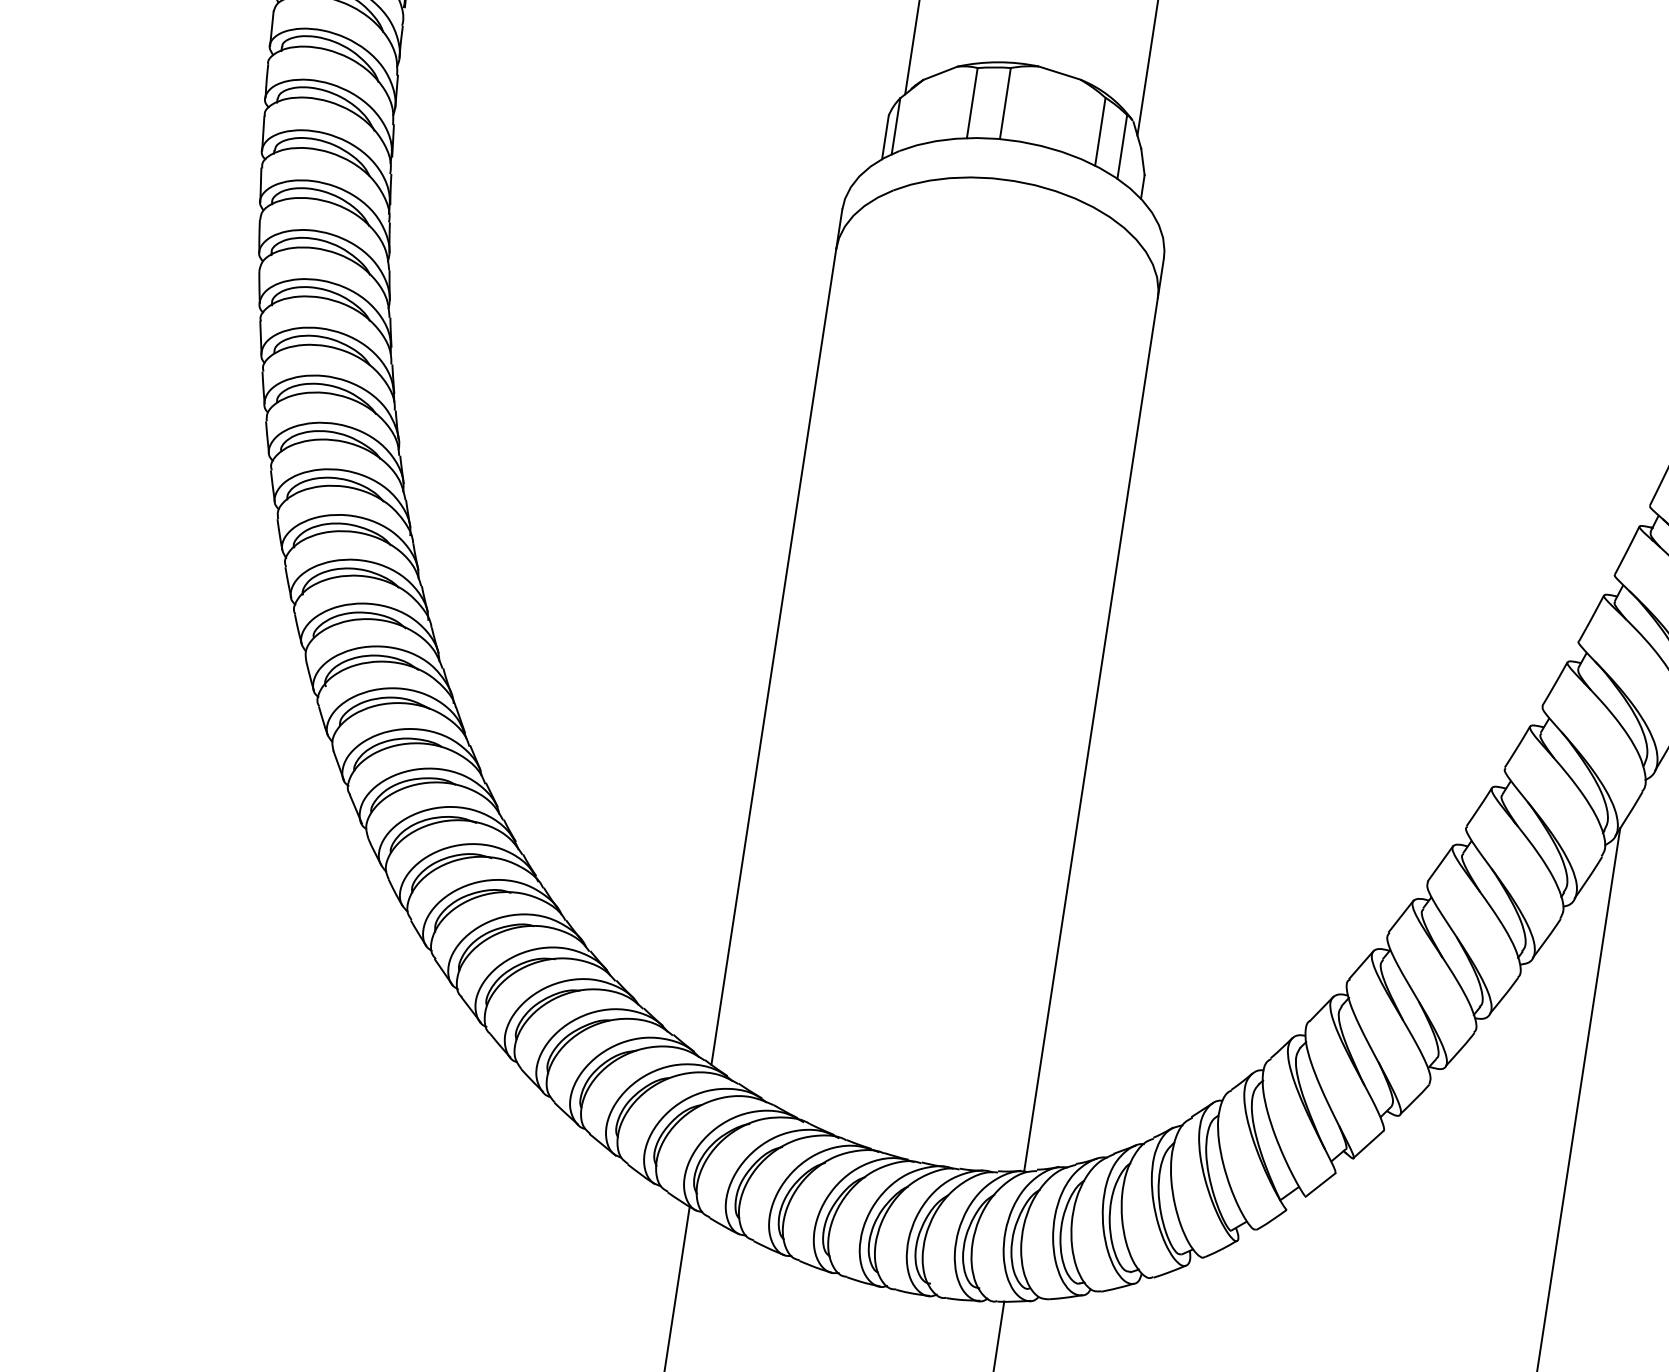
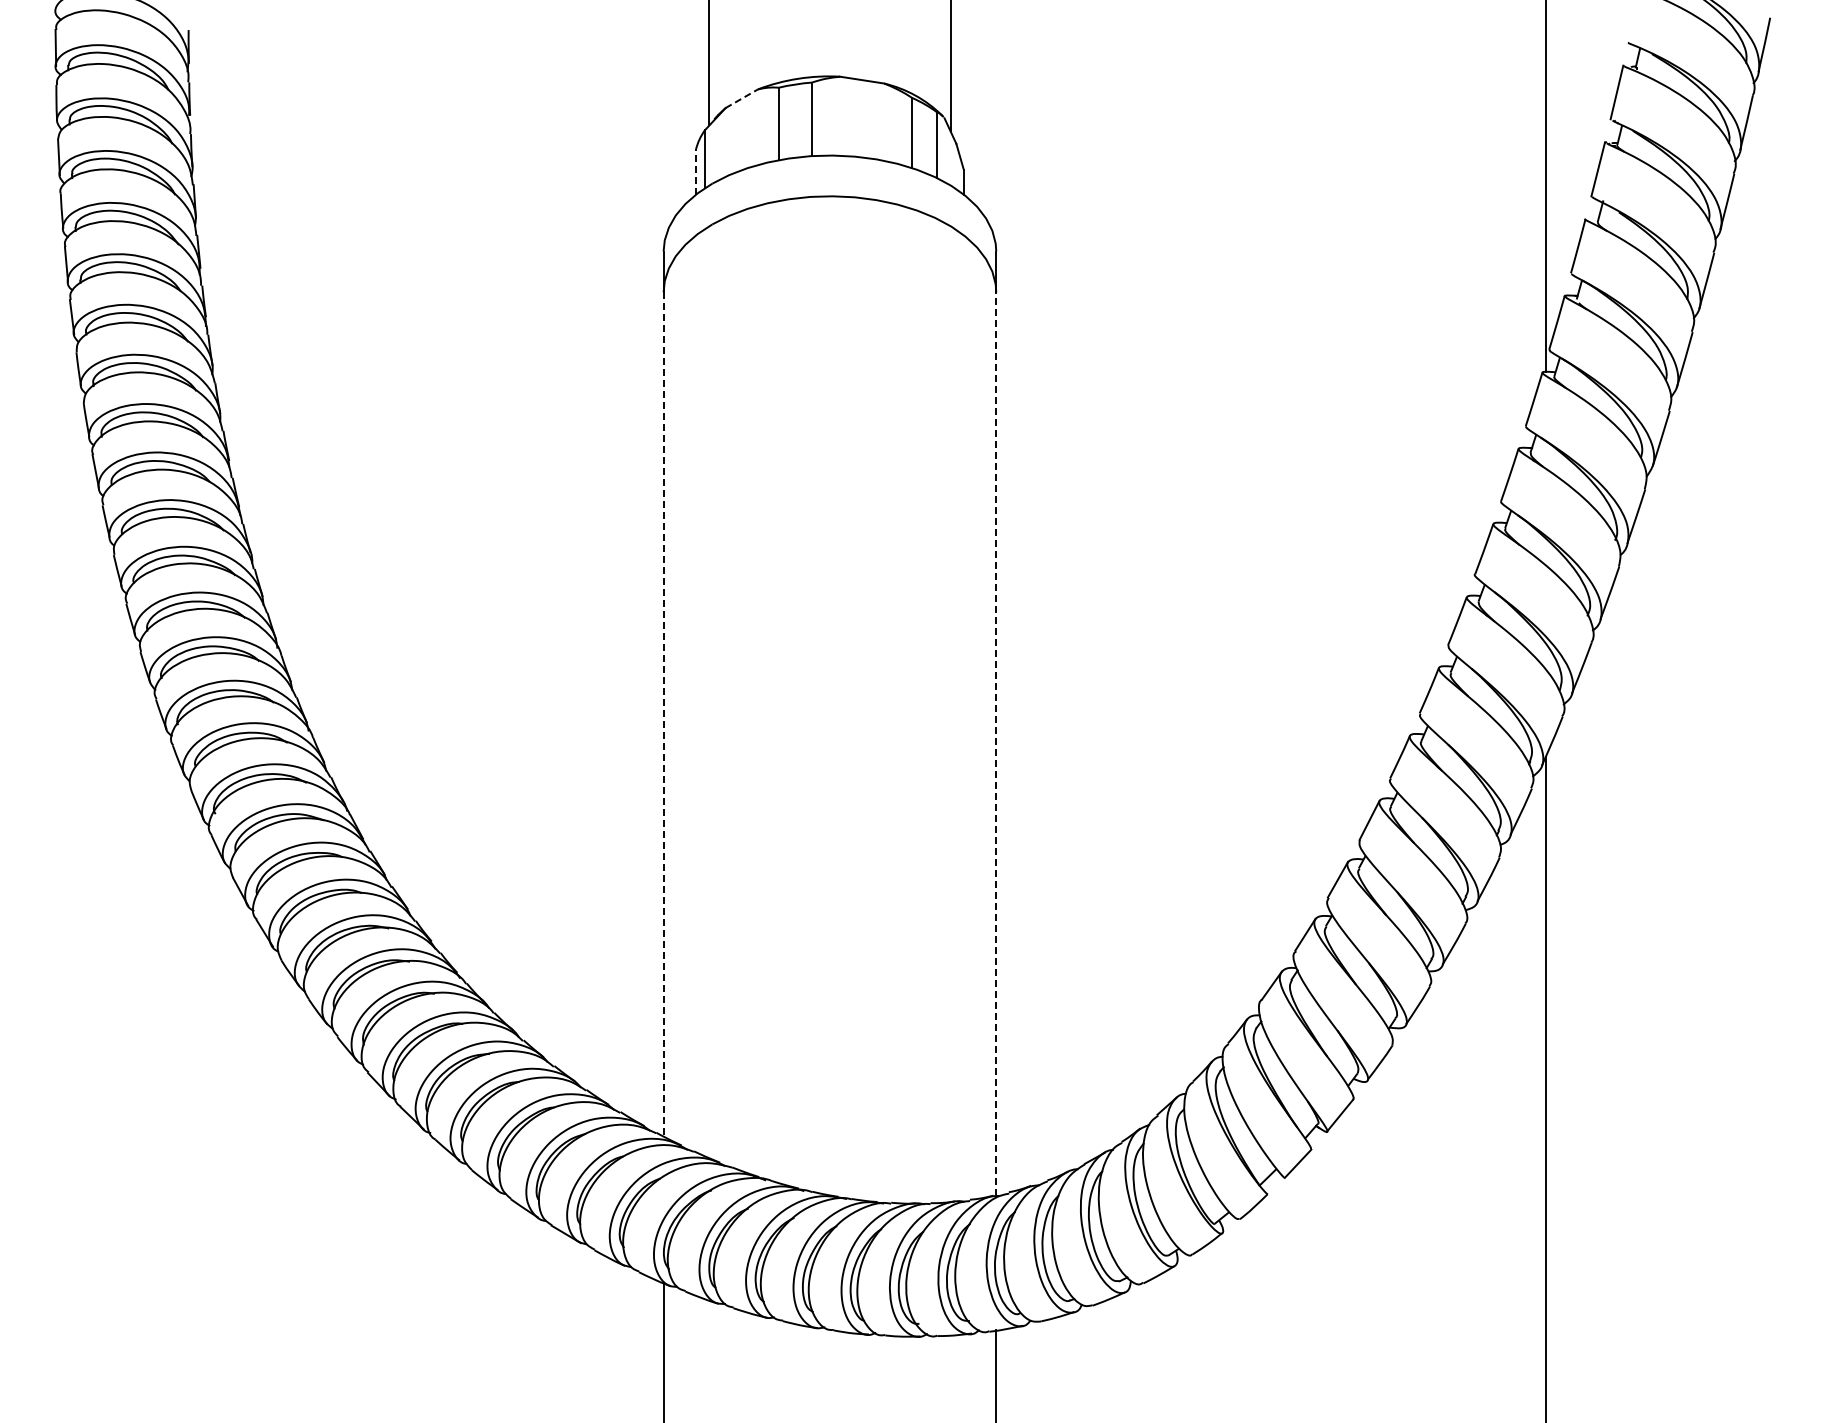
line: (940, 72) -> (741, 98), solid -> dashed
line: (885, 137) -> (696, 172), solid -> dashed
line: (773, 656) -> (663, 714), solid -> dashed
line: (1091, 735) -> (996, 744), solid -> dashed

